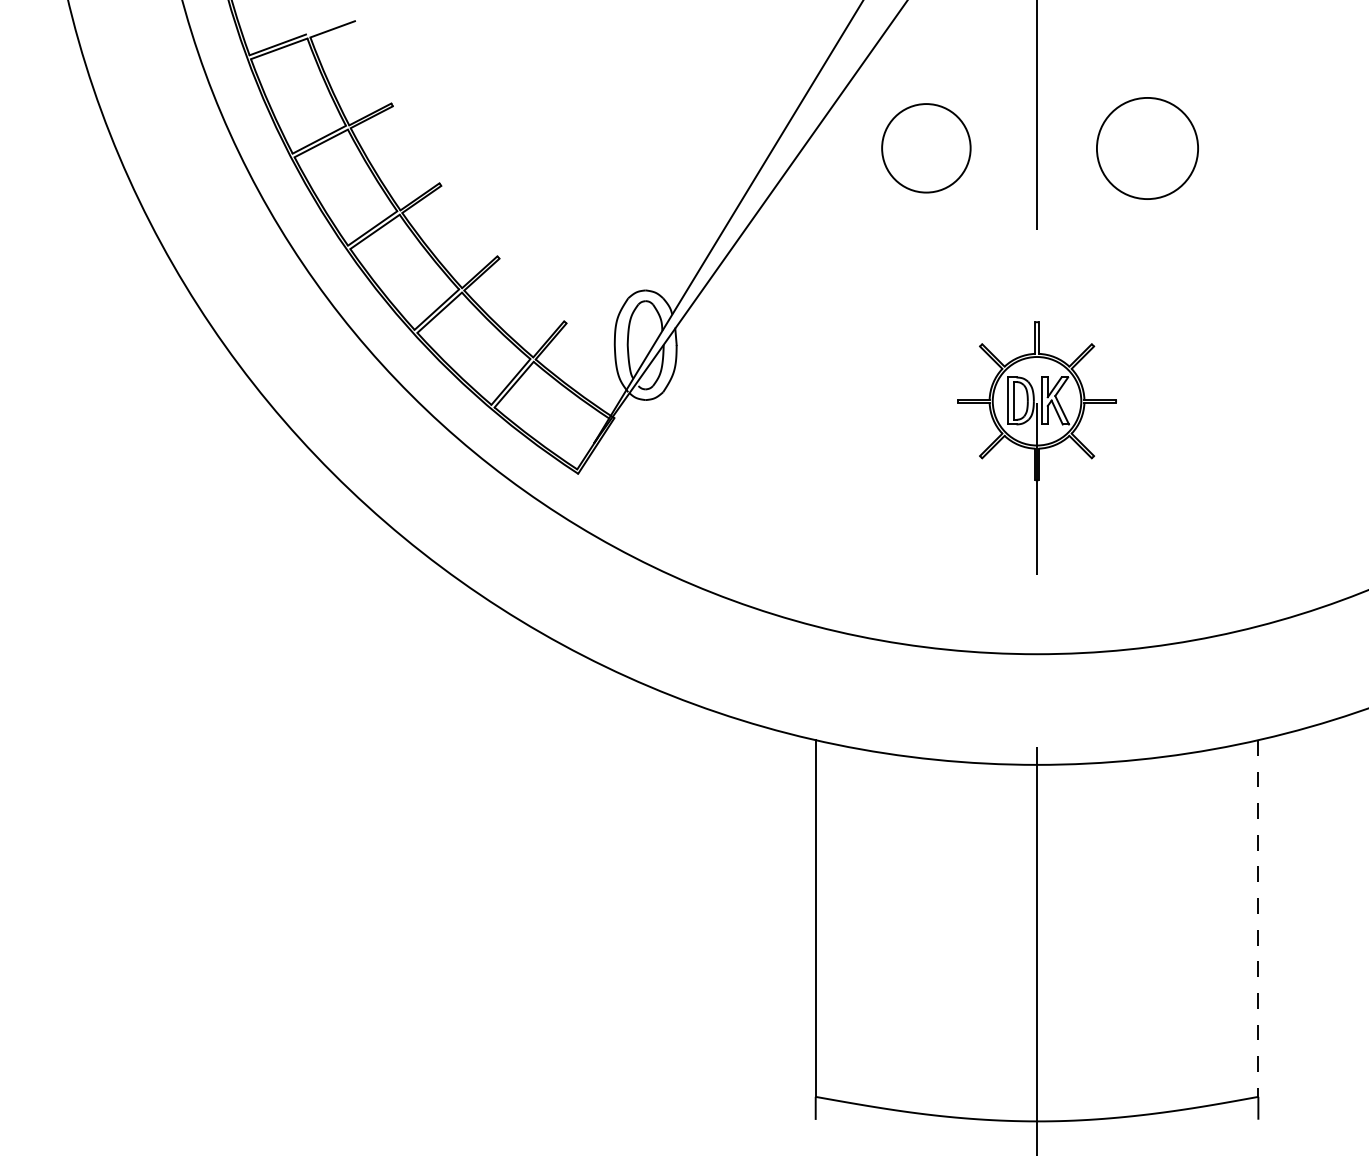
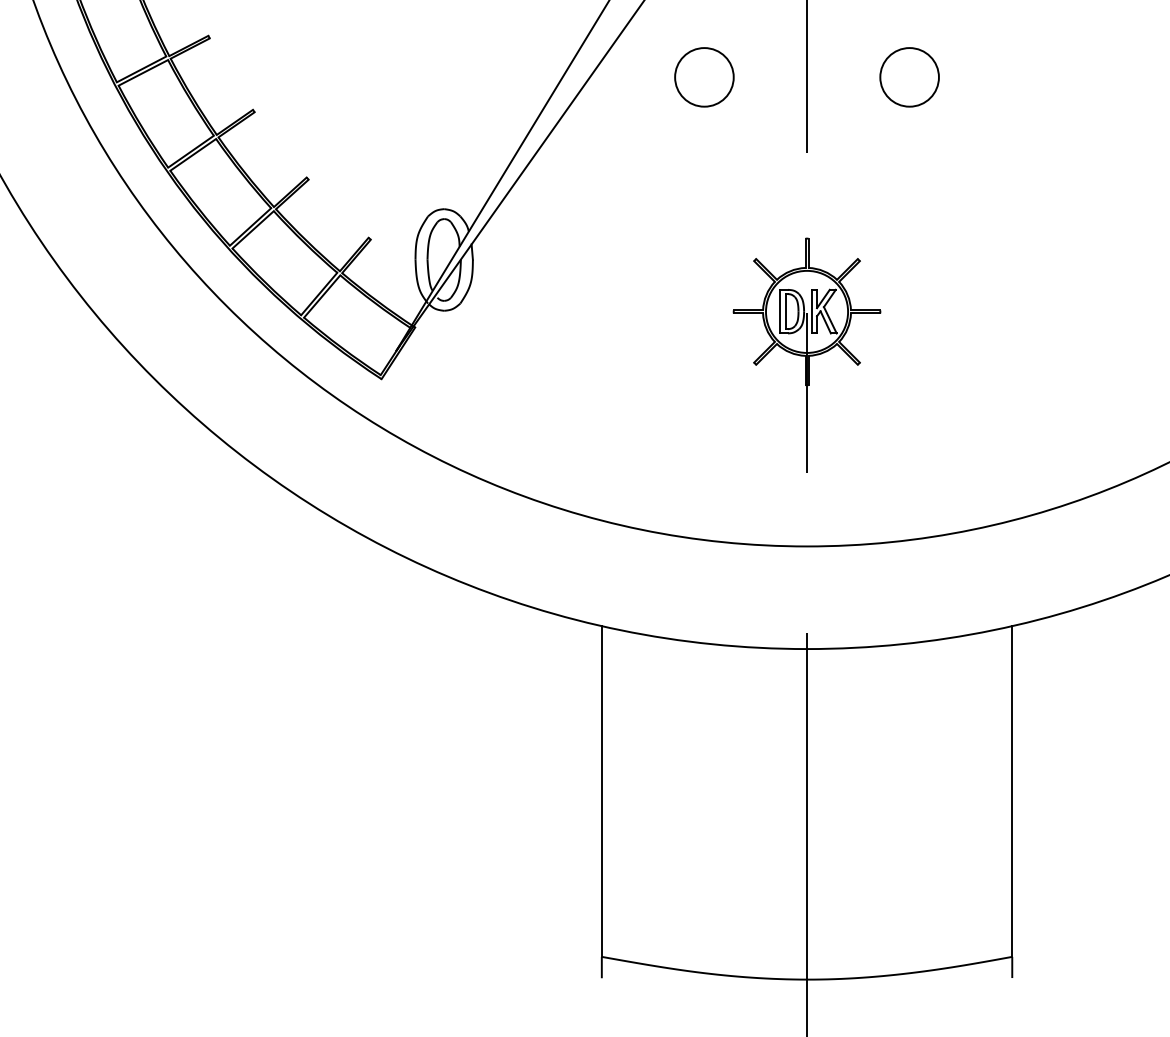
circle: (926, 147) -> (704, 76), size x0.71
circle: (1147, 147) -> (909, 76), size x0.62
line: (1258, 918) -> (1012, 791), dashed -> solid

